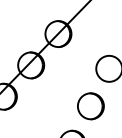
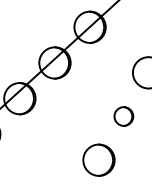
part: (90, 106) -> (123, 116), size x0.6

